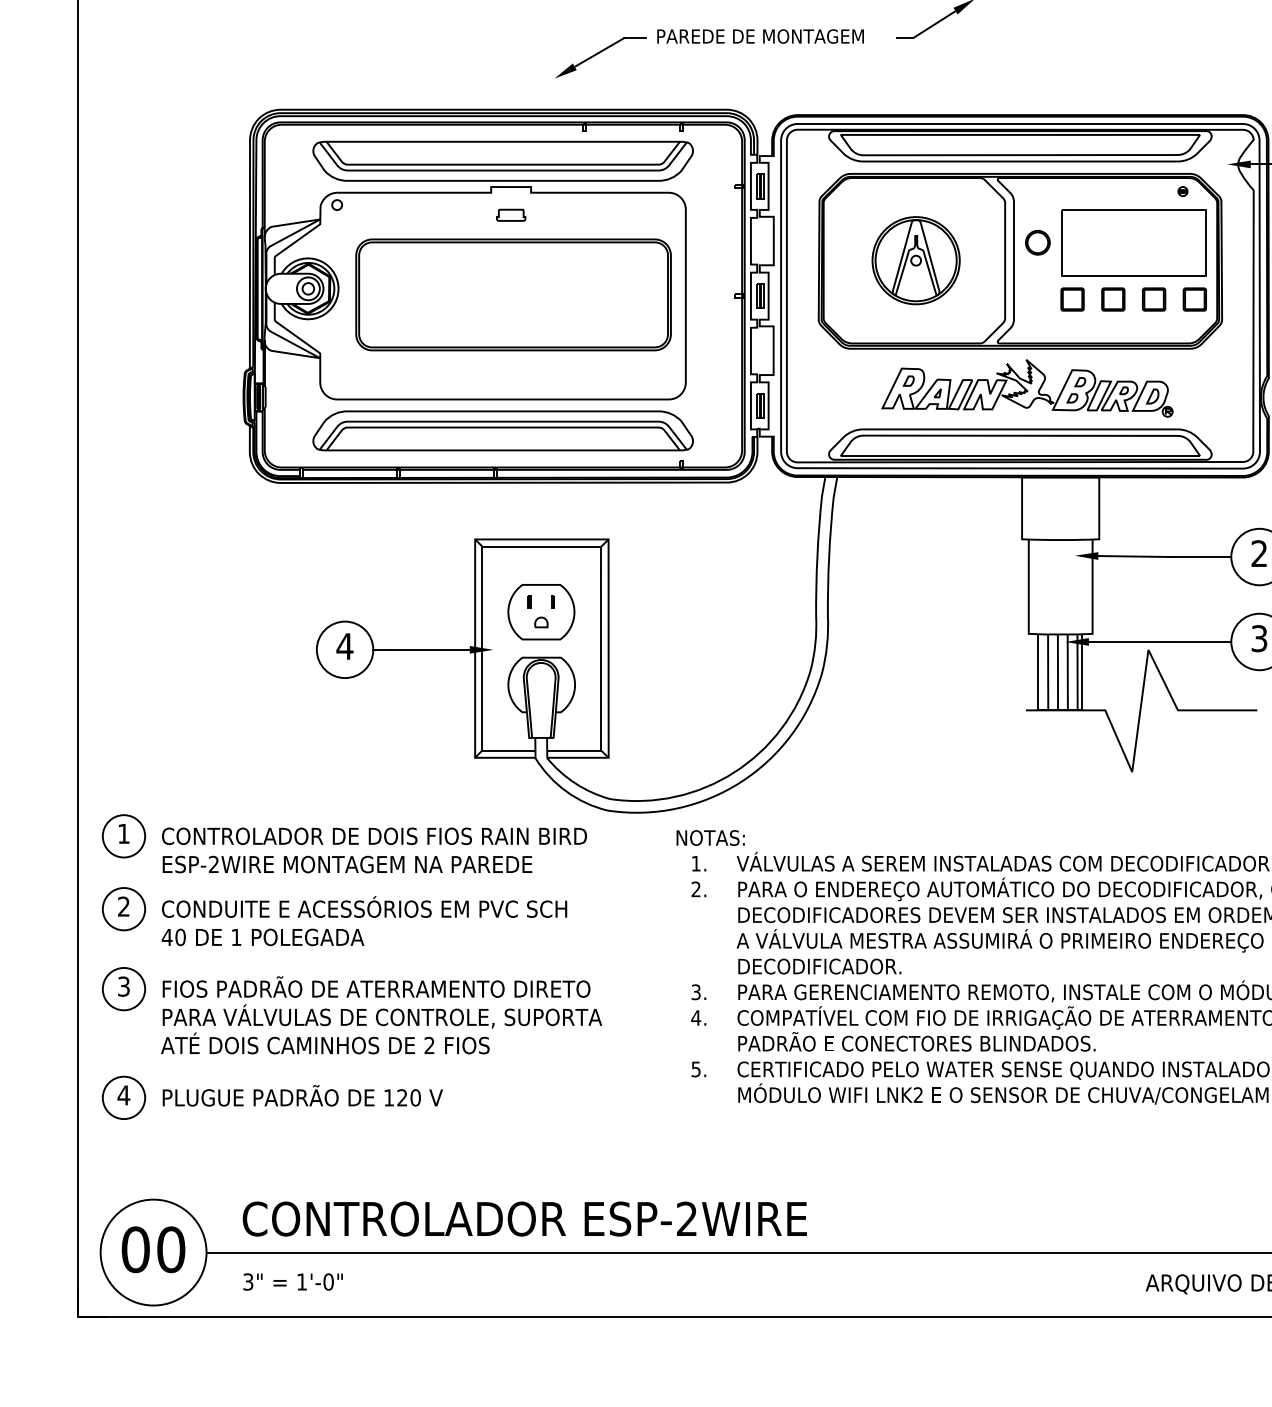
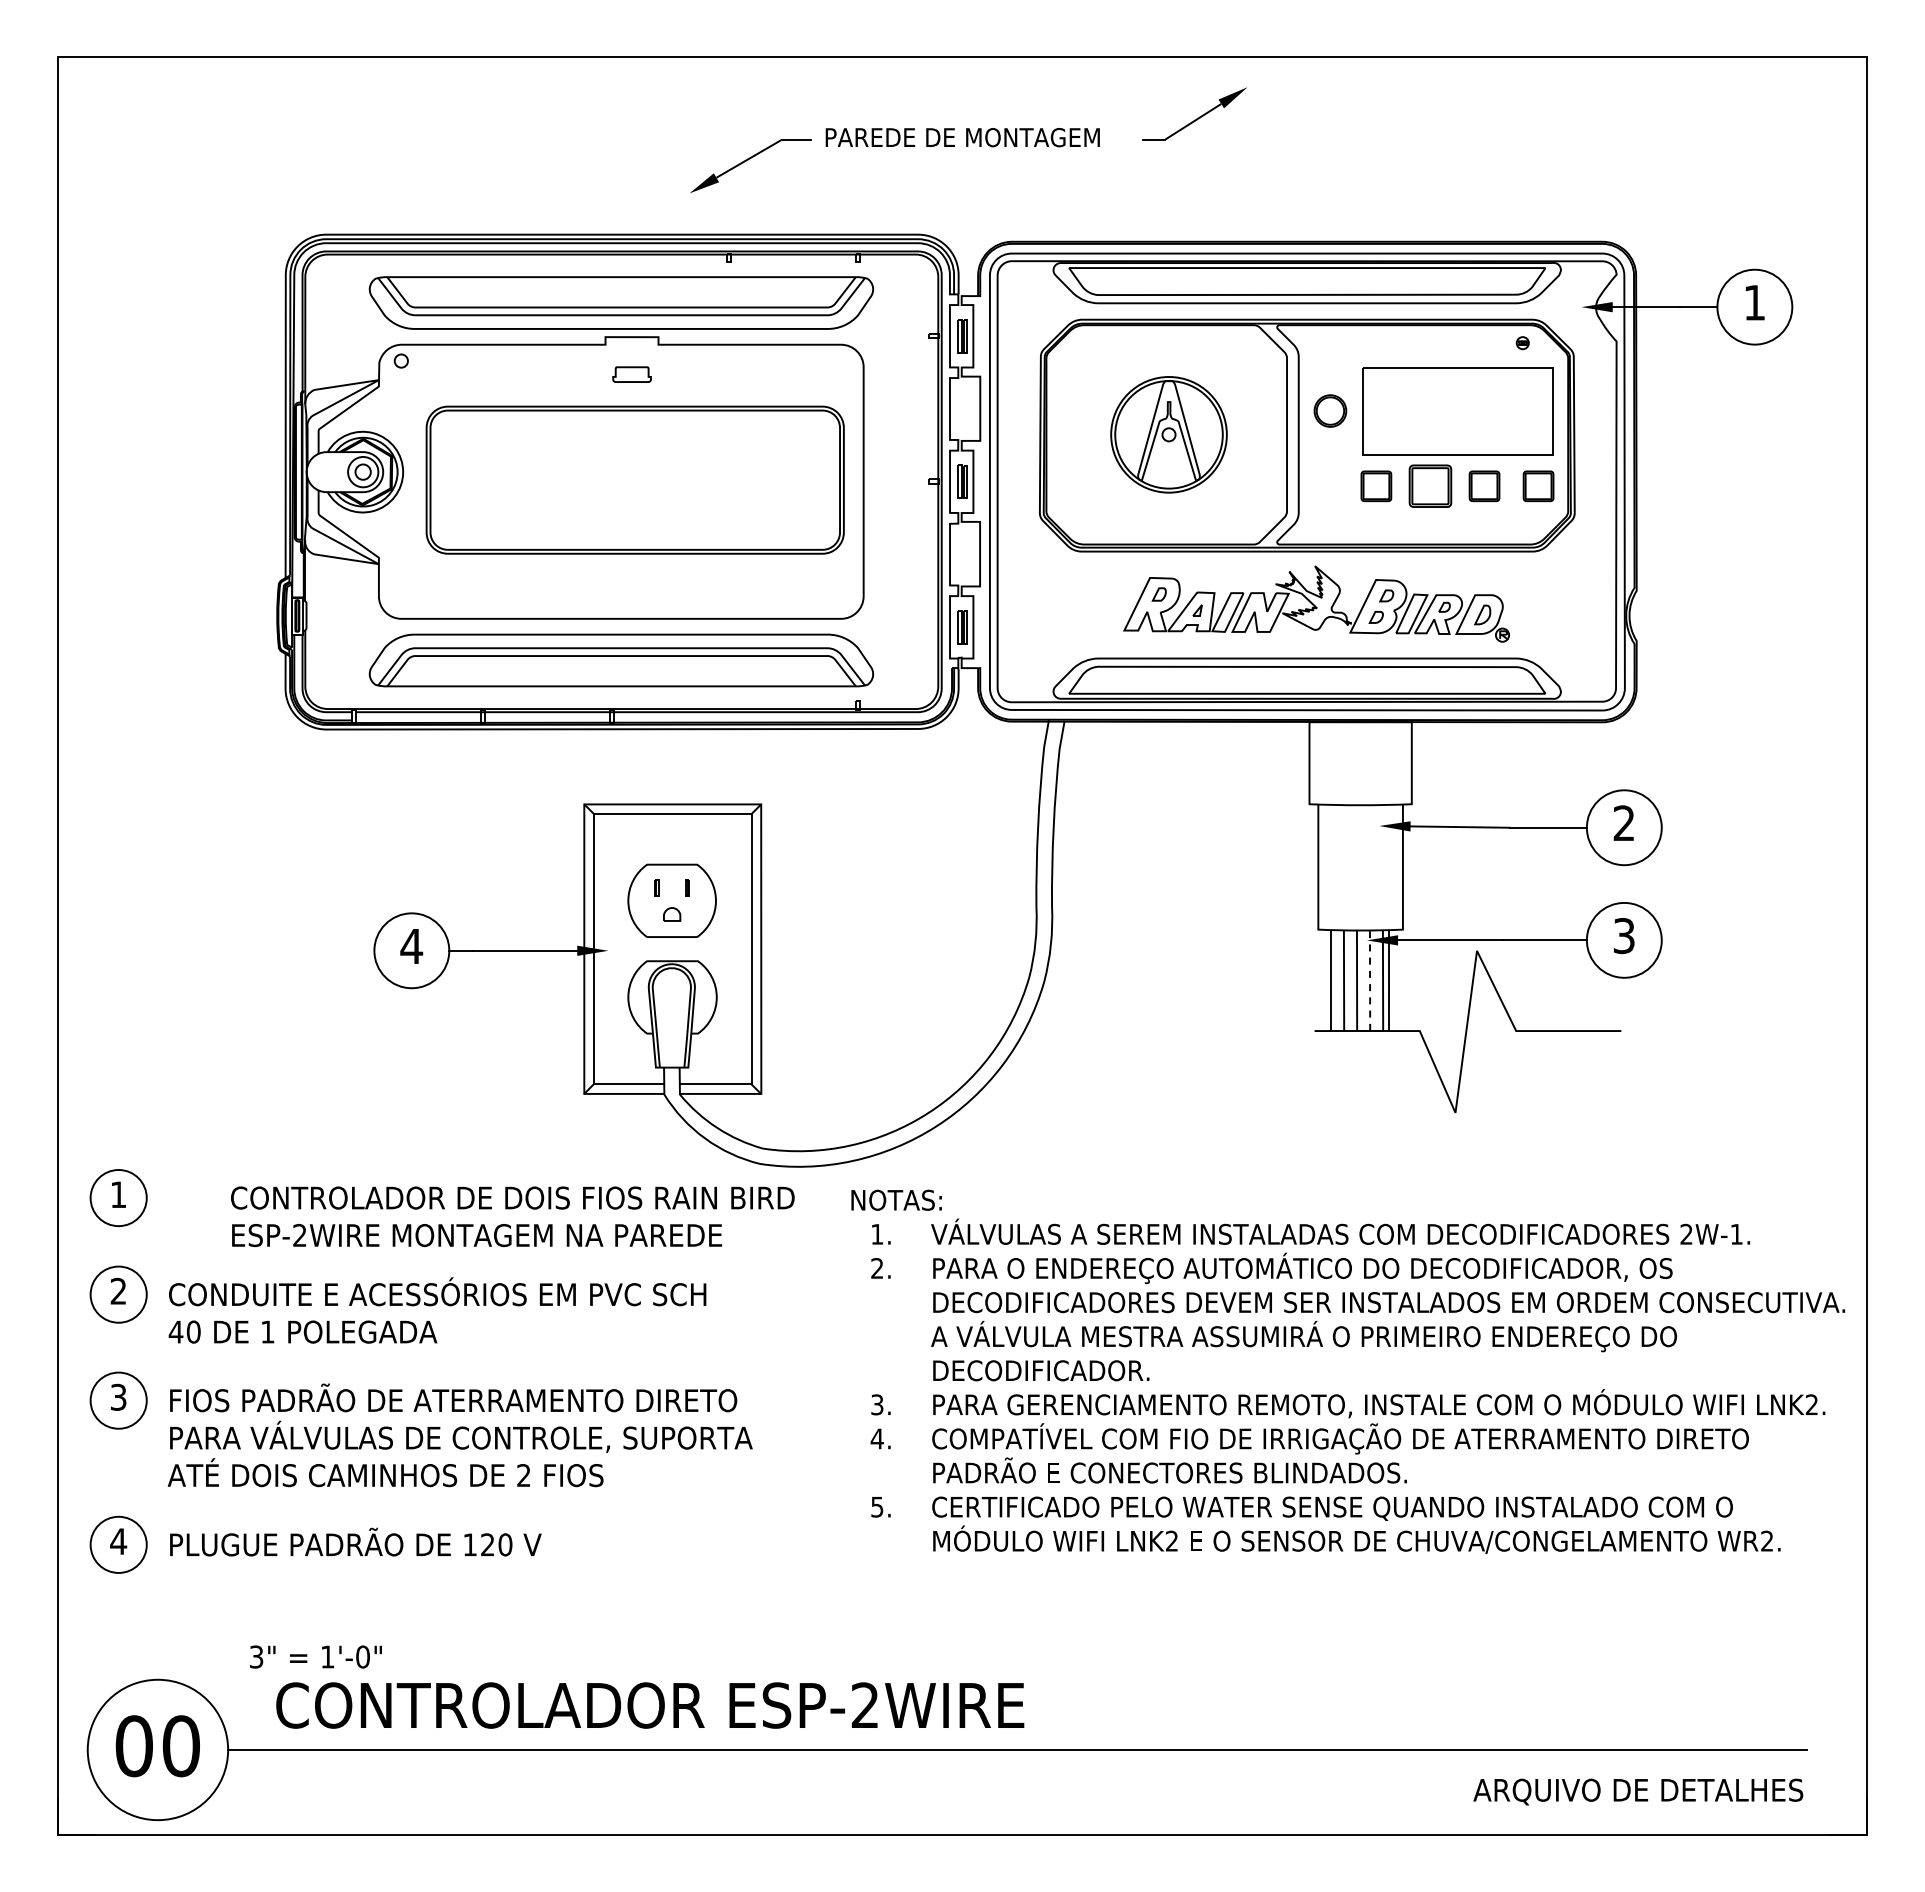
part: (1113, 299) -> (1430, 486), size x1.4
line: (1068, 672) -> (1370, 980), solid -> dashed
text: (374, 850) -> (512, 1216), moved
text: (292, 1281) -> (315, 1656), moved

